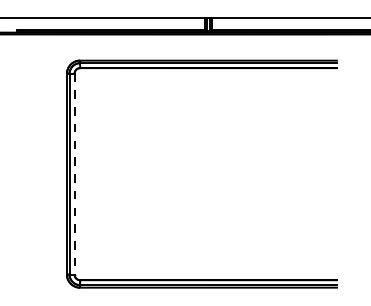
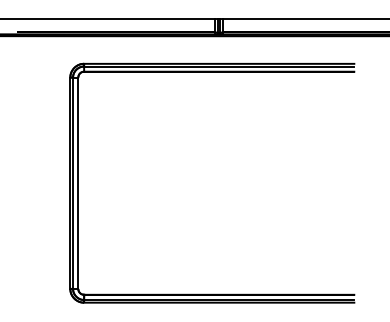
line: (74, 174) -> (78, 183), dashed -> solid

